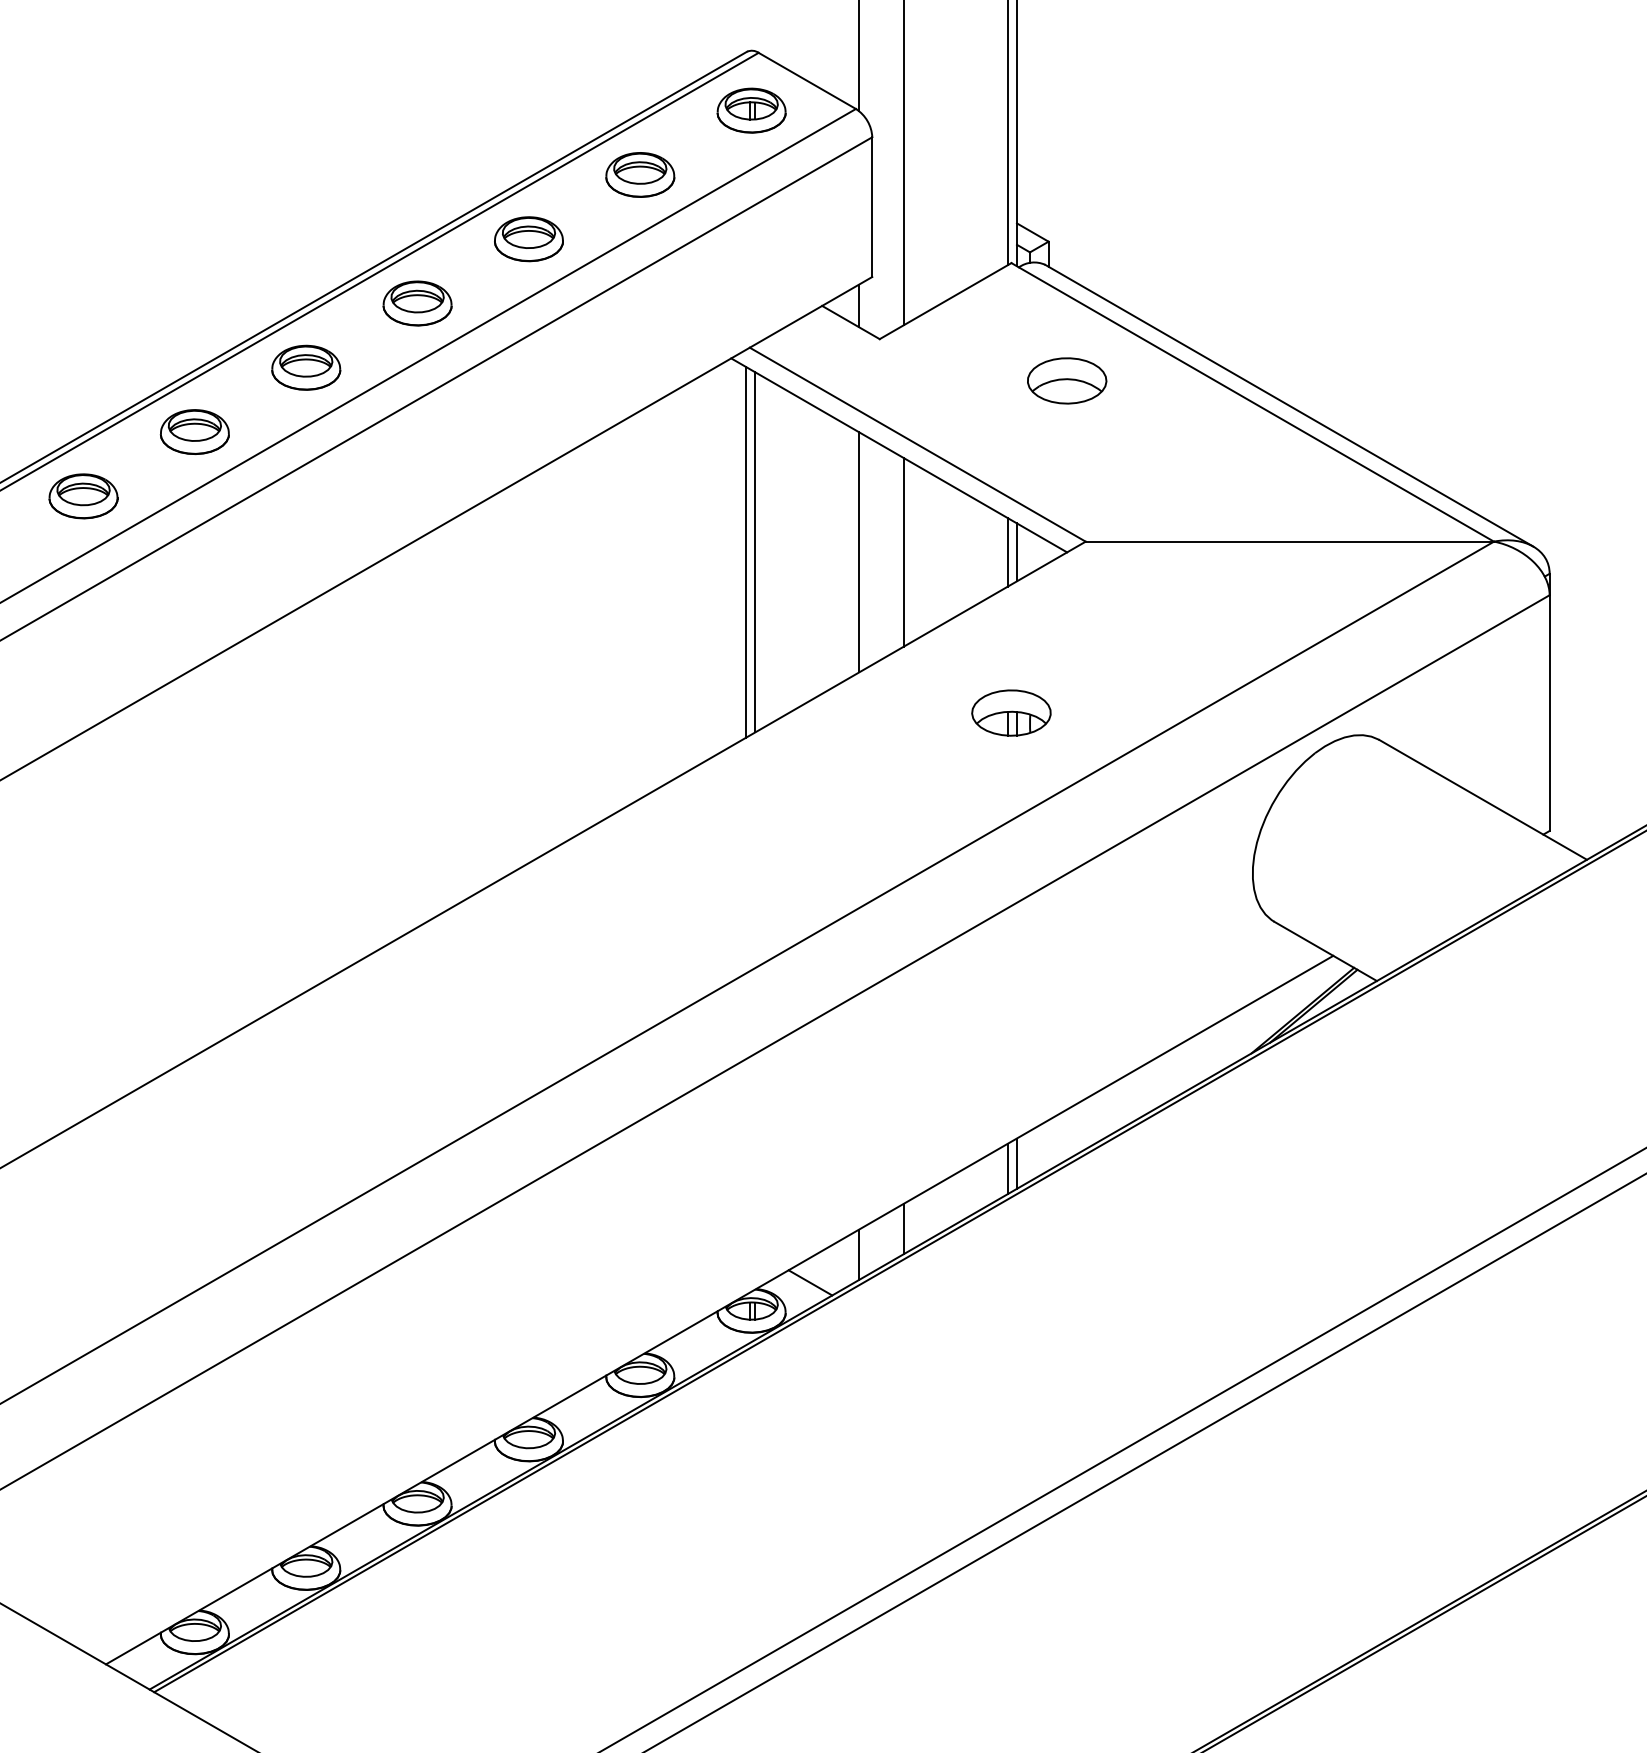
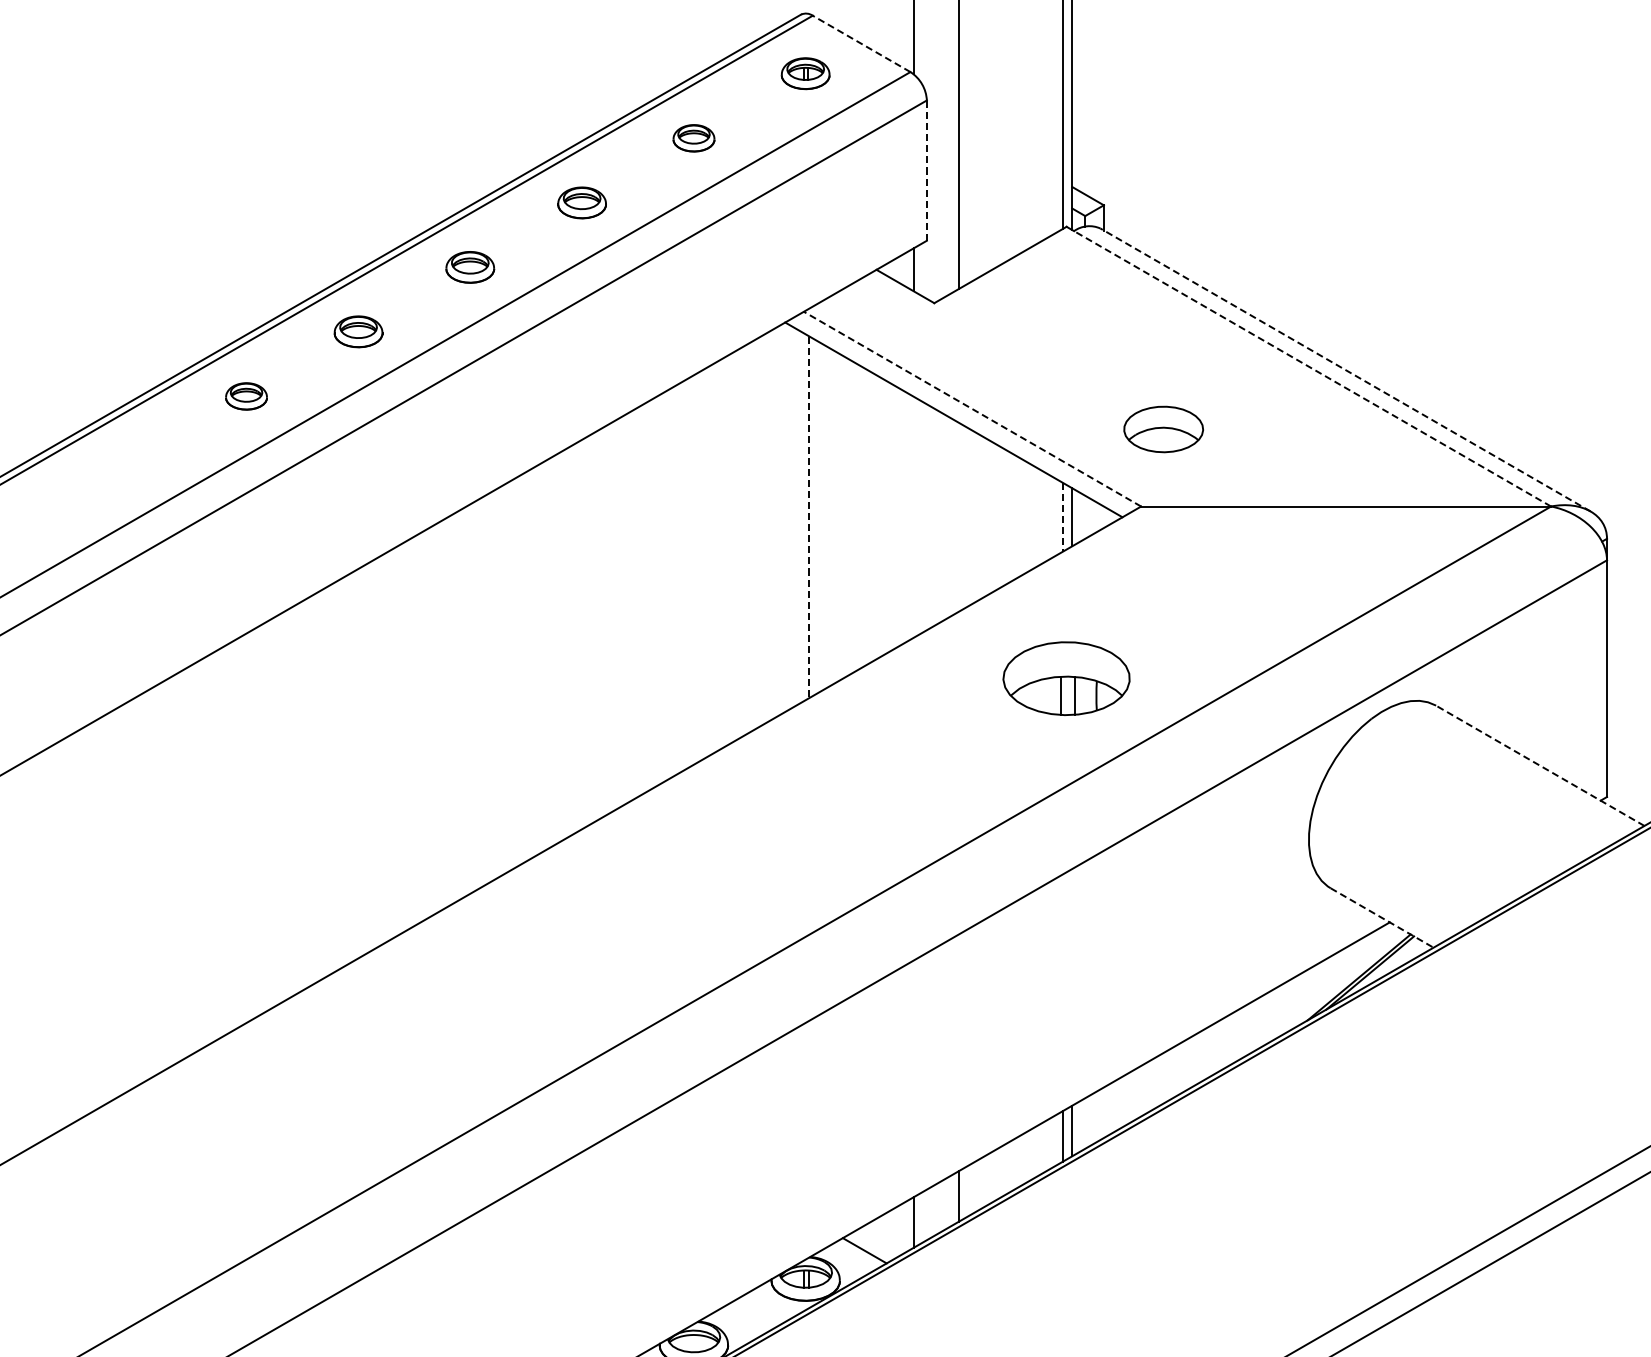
line: (806, 80) -> (860, 43), solid -> dashed
part: (751, 110) -> (805, 73), size x0.7
part: (640, 174) -> (694, 137), size x0.6
line: (872, 207) -> (927, 170), solid -> dashed
part: (528, 239) -> (581, 203), size x0.7
part: (417, 303) -> (470, 267), size x0.7
part: (306, 367) -> (358, 331), size x0.7
part: (1067, 380) -> (1164, 429), moved
line: (1256, 404) -> (1312, 368), solid -> dashed
line: (1289, 405) -> (1345, 369), solid -> dashed
part: (194, 431) -> (246, 395), size x0.6
line: (917, 444) -> (972, 408), solid -> dashed
part: (83, 496) -> (134, 461), removed
line: (746, 552) -> (800, 517), removed
line: (755, 552) -> (809, 517), solid -> dashed
line: (859, 552) -> (914, 517), removed
line: (903, 552) -> (958, 517), removed
line: (1007, 552) -> (1062, 517), solid -> dashed
part: (1011, 712) -> (1066, 678), size x1.6
line: (1483, 799) -> (1540, 765), solid -> dashed
line: (1326, 951) -> (1382, 918), solid -> dashed

